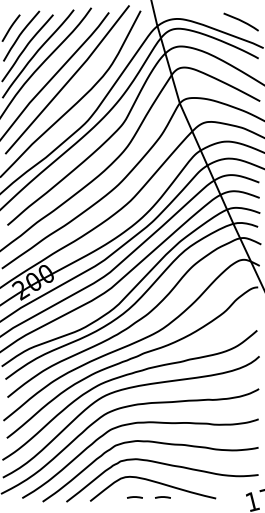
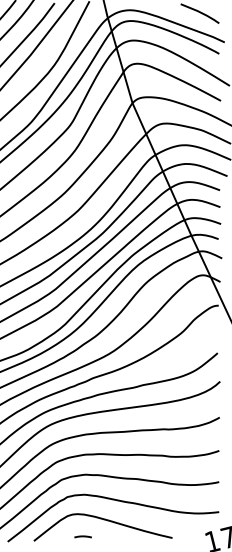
line: (162, 497) -> (113, 536), removed

